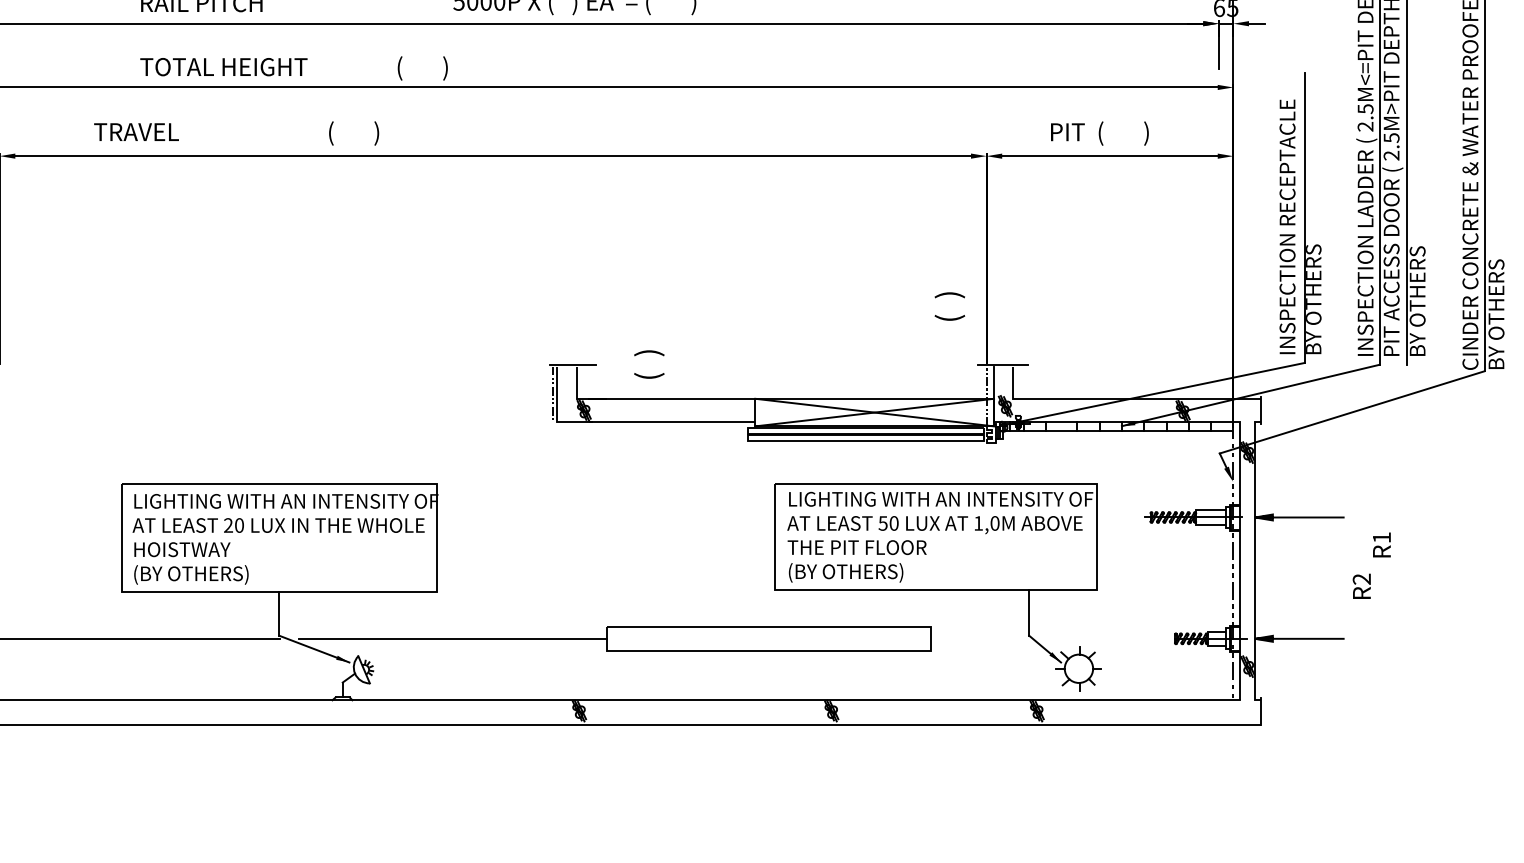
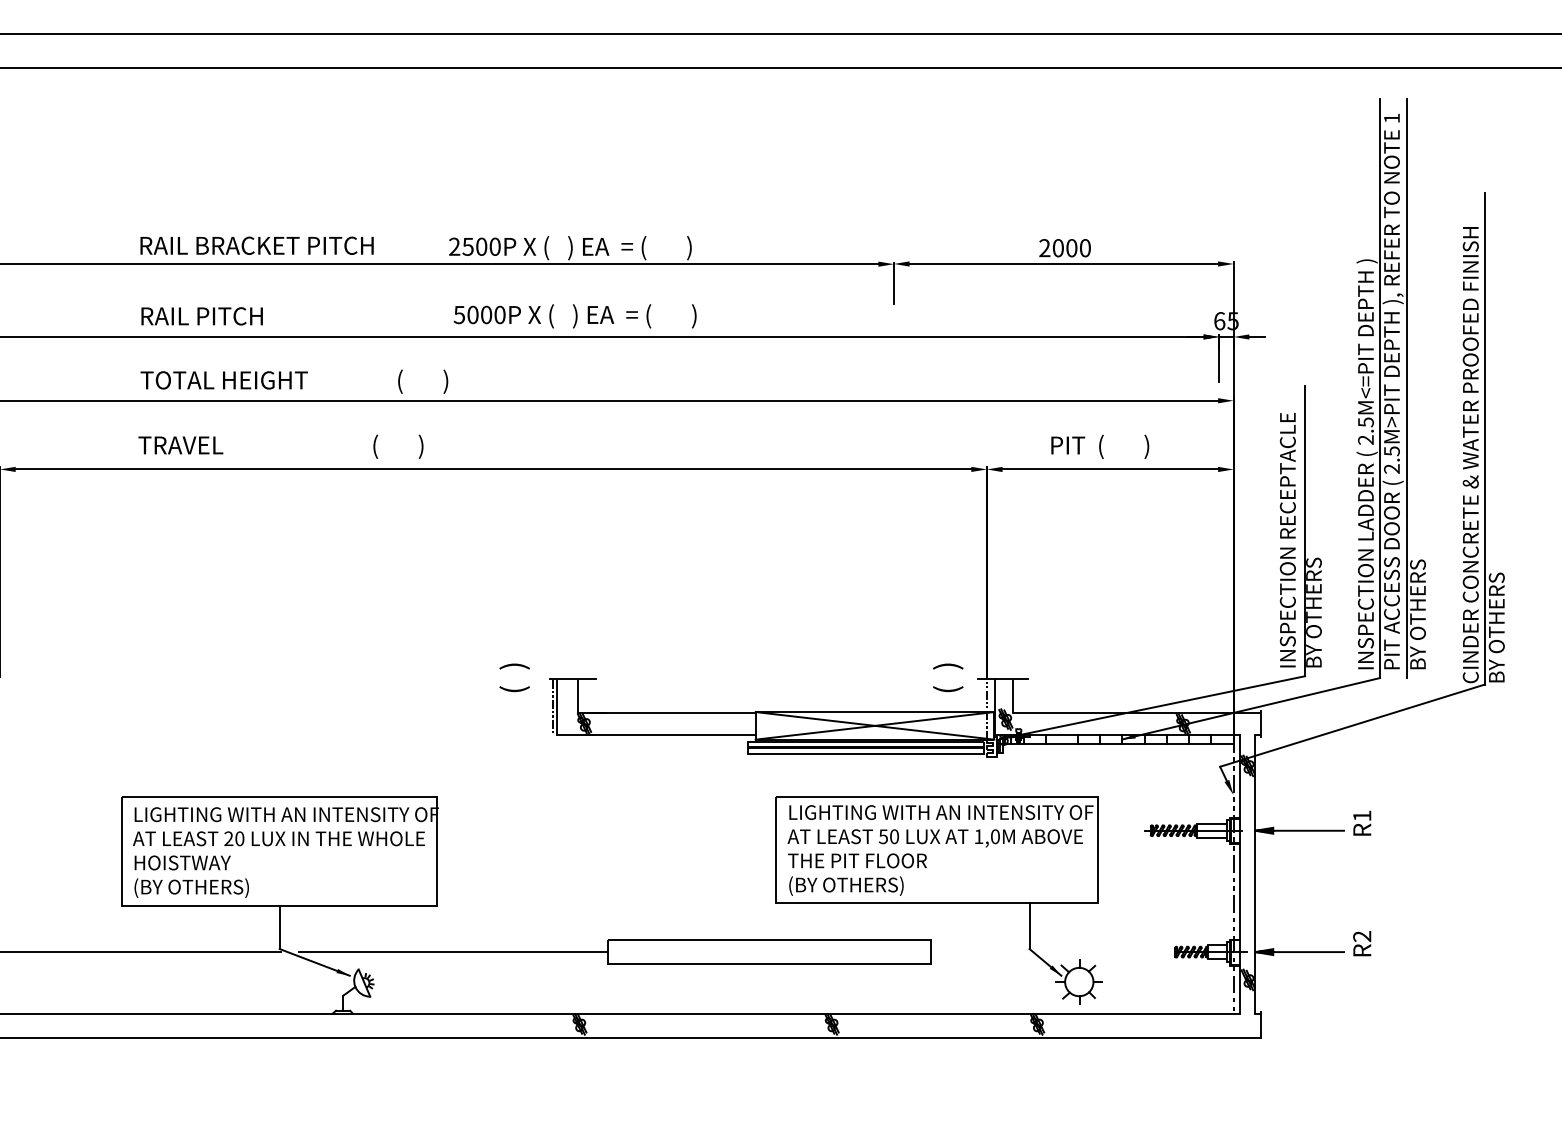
text: (236, 133) -> (280, 446), moved
text: (950, 306) -> (948, 677), moved
text: (649, 364) -> (514, 677), moved
text: (1382, 544) -> (1362, 822), moved
text: (1362, 586) -> (1362, 943), moved

